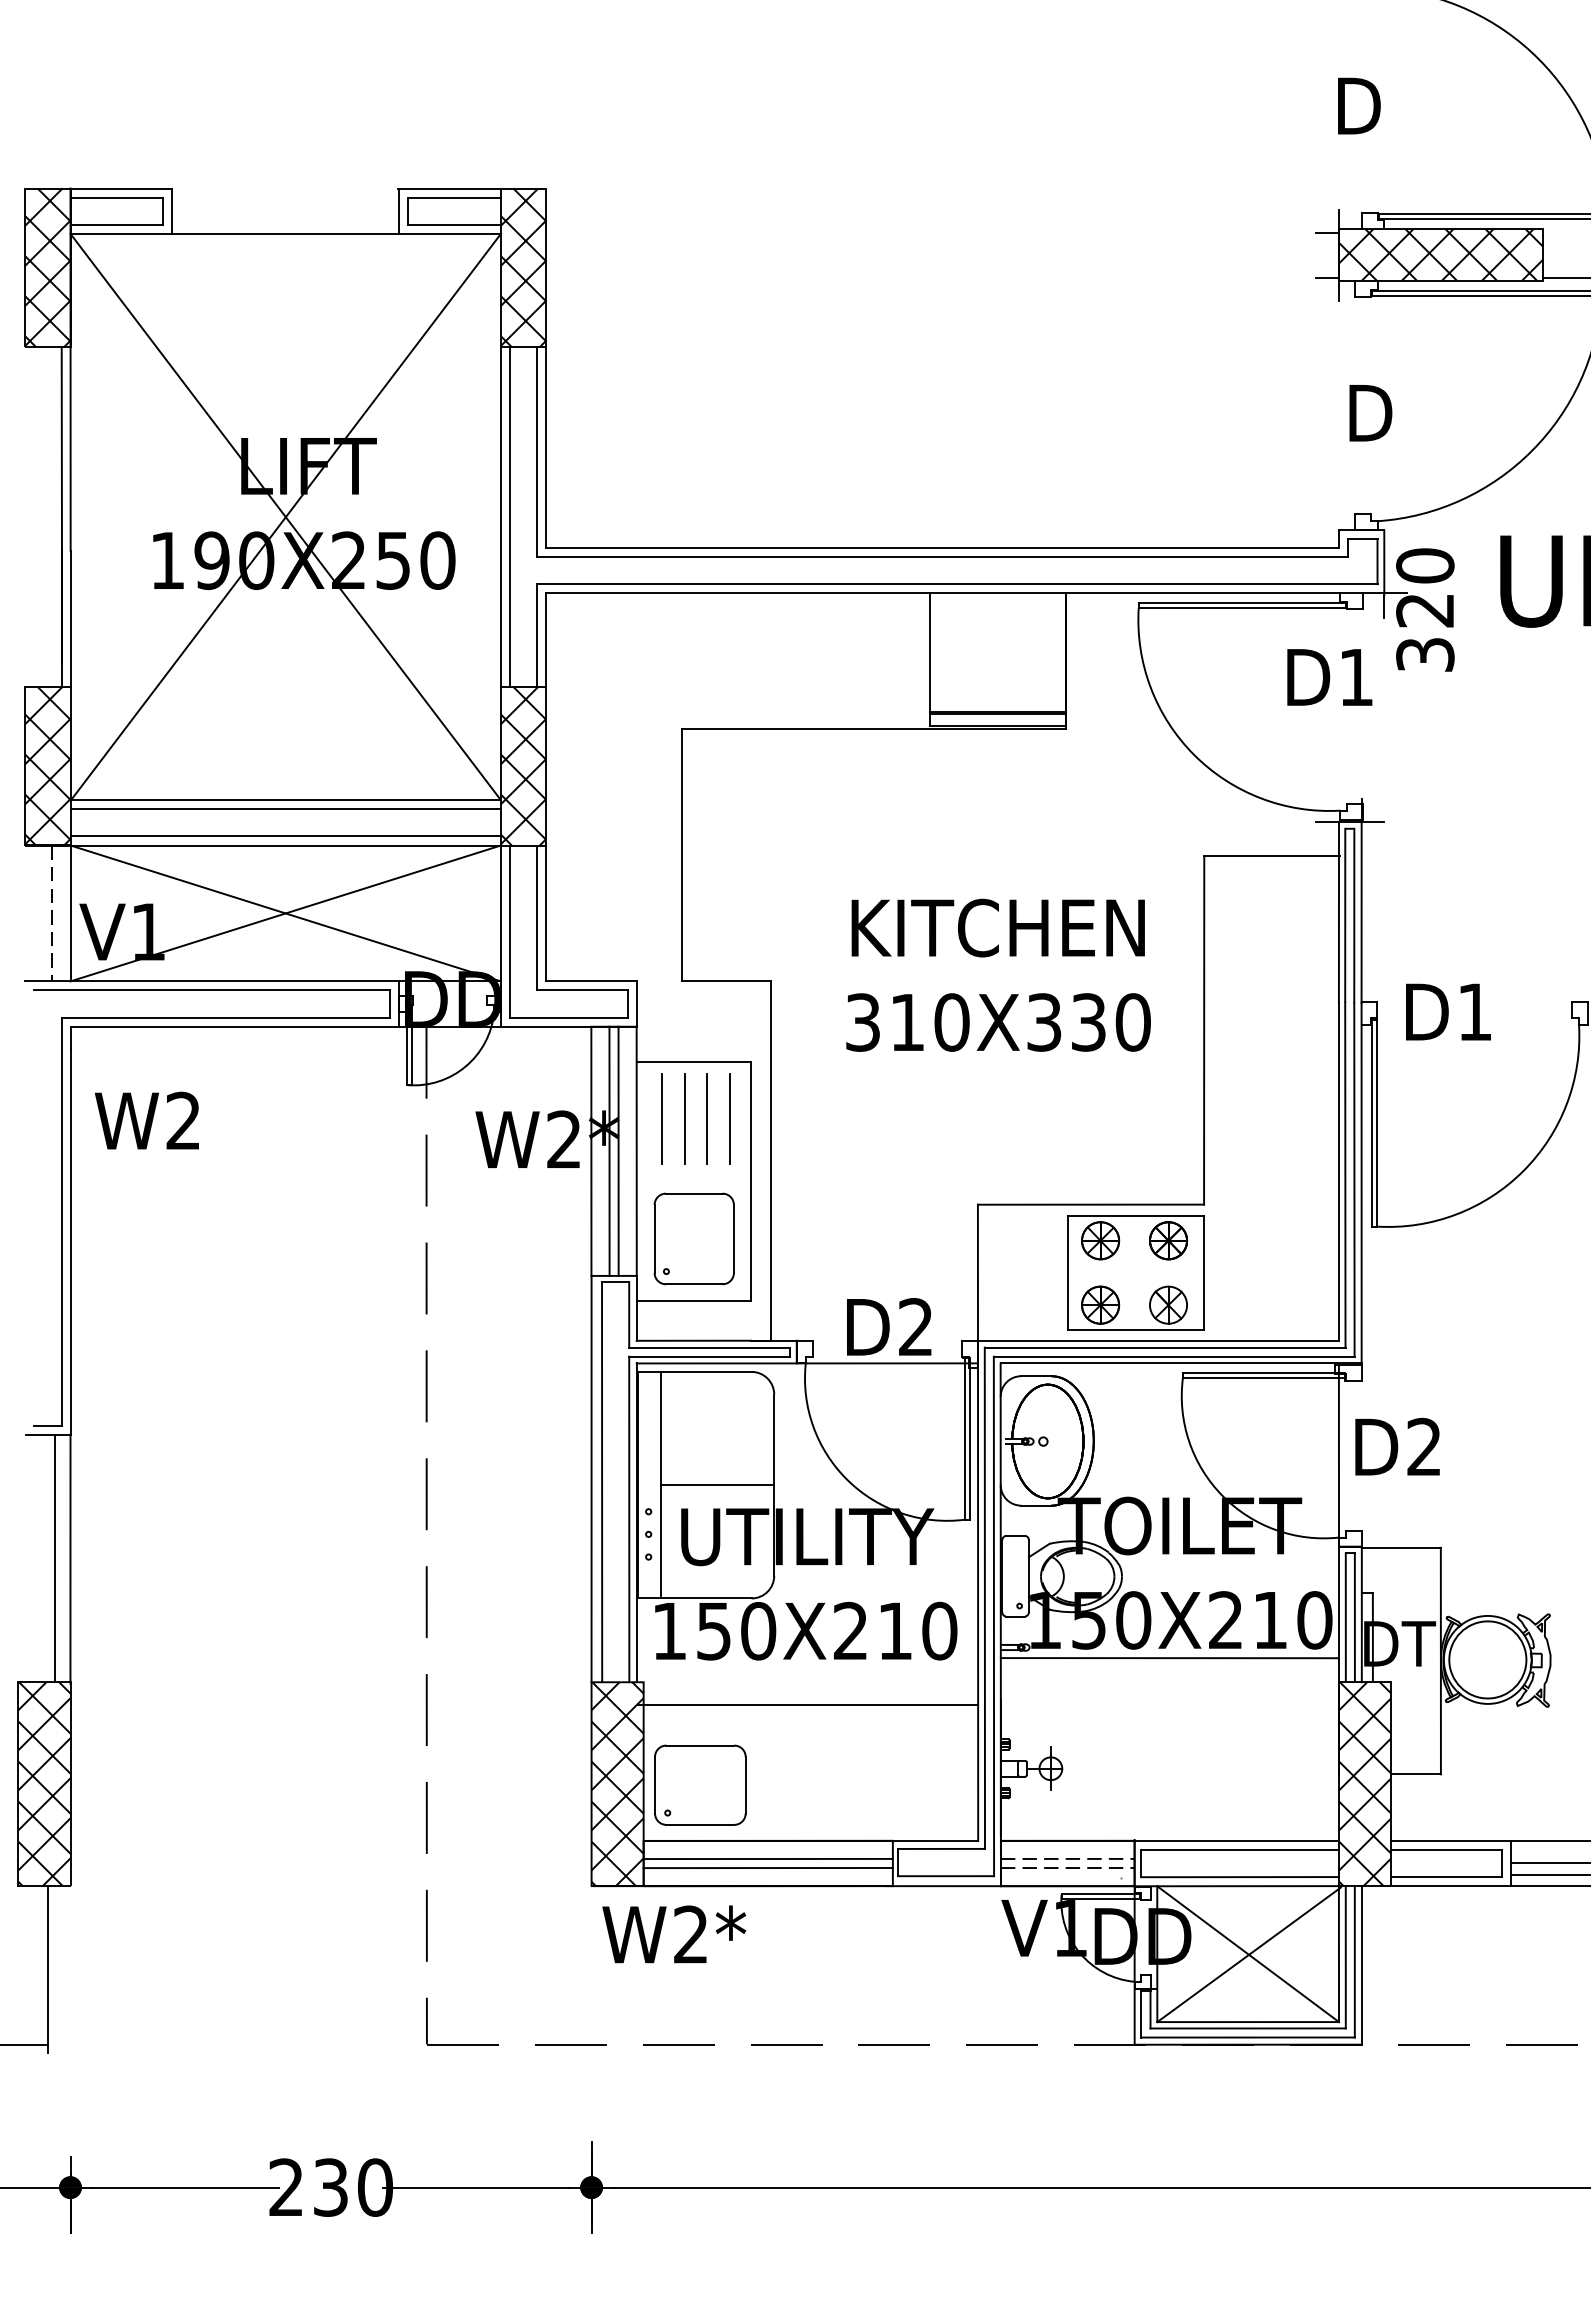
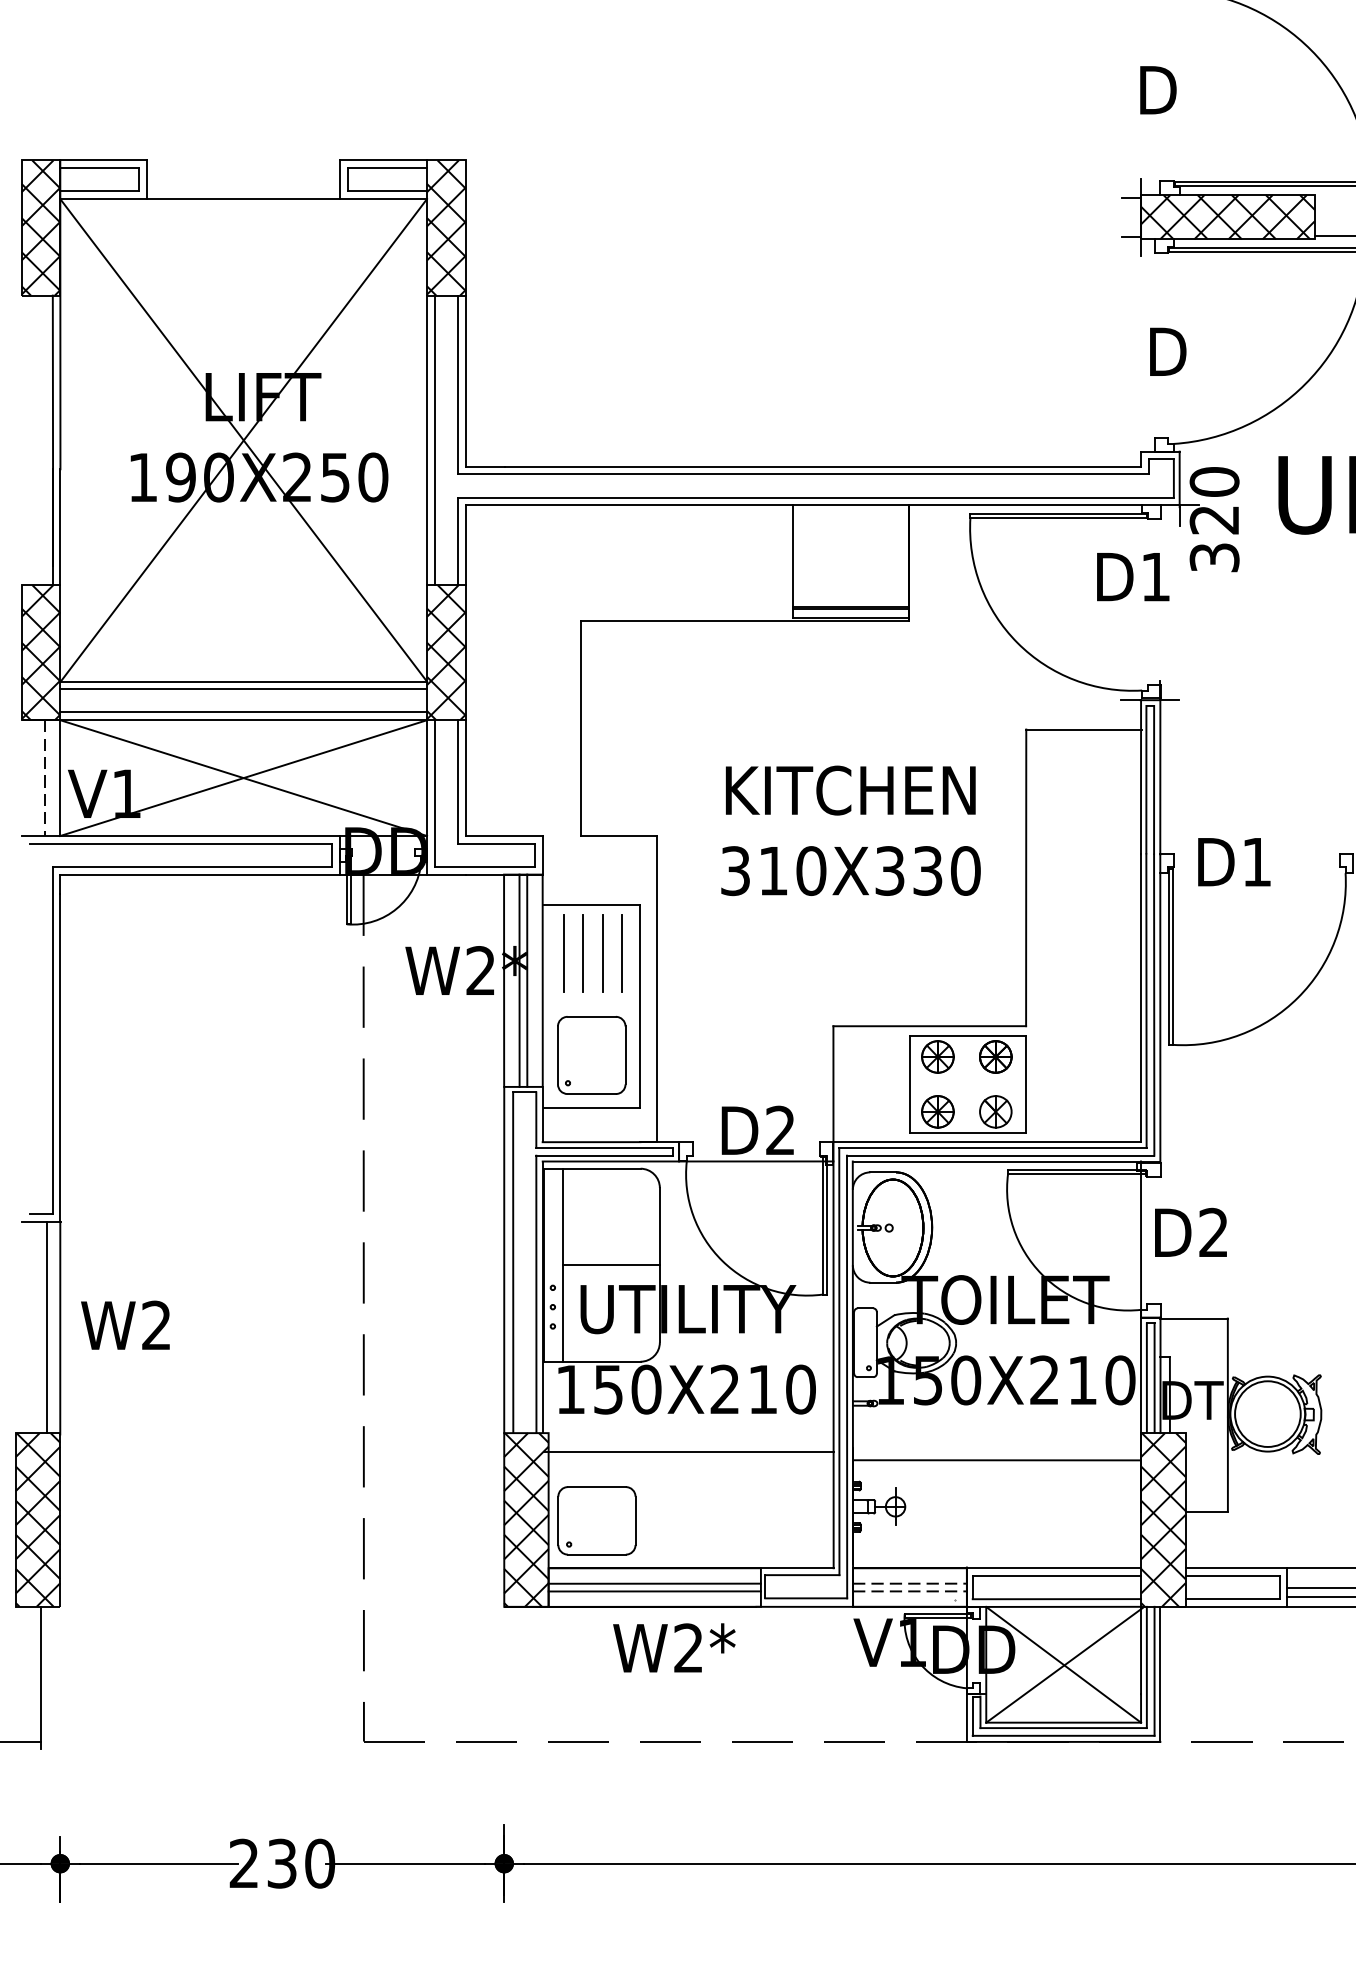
text: (146, 1120) -> (125, 1325), moved
line: (1169, 1658) -> (996, 1460), moved
text: (674, 1934) -> (674, 1648), moved

